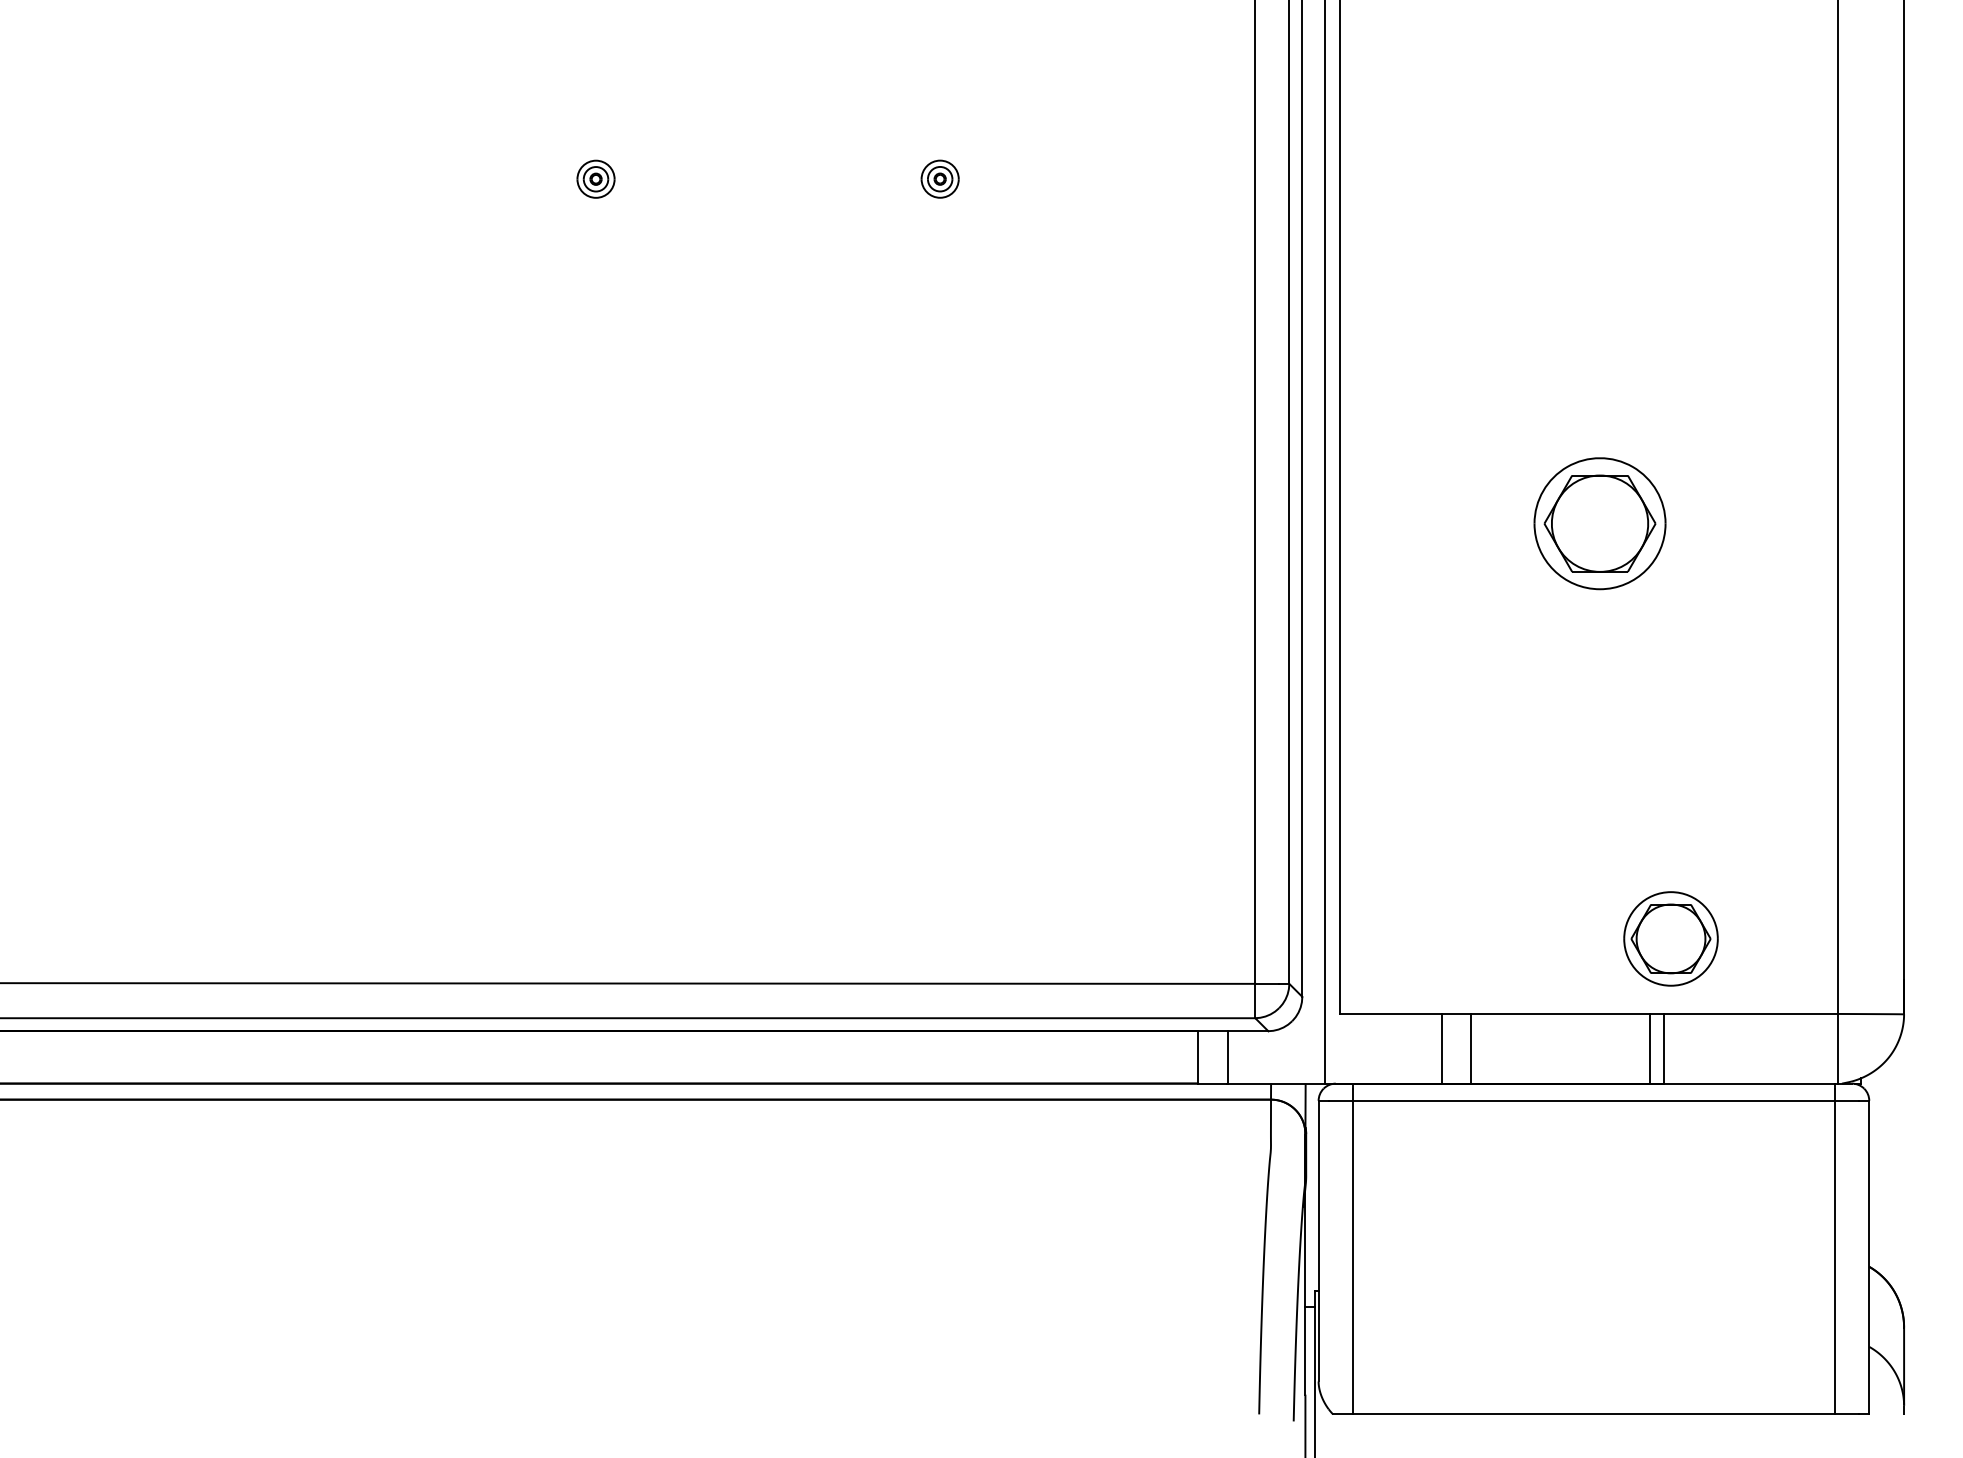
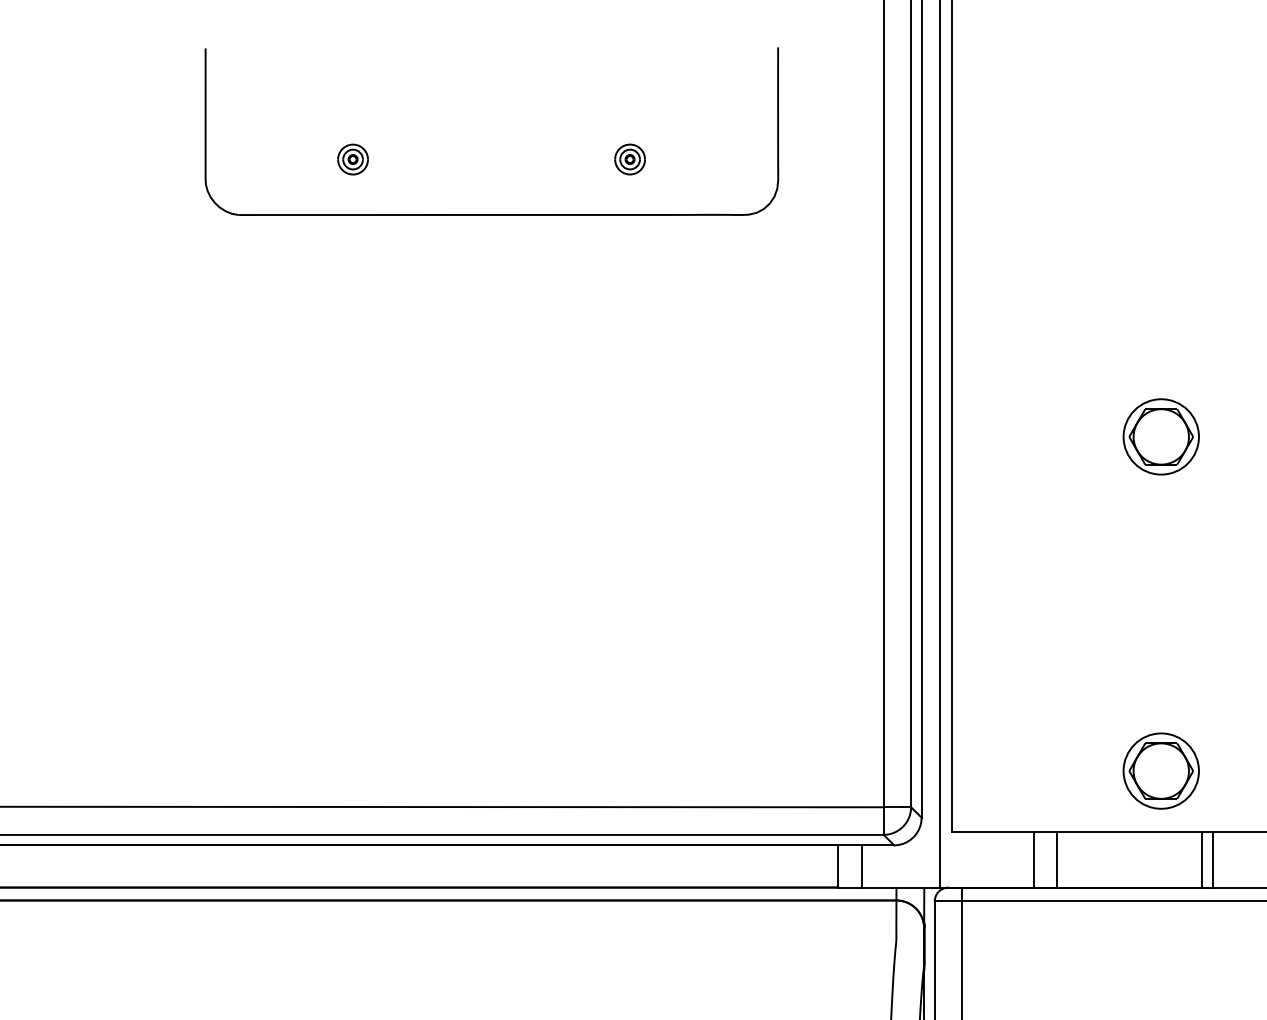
part: (768, 247) -> (491, 214), added
part: (1599, 523) -> (1160, 436), size x0.71
part: (1670, 938) -> (1160, 770), moved

